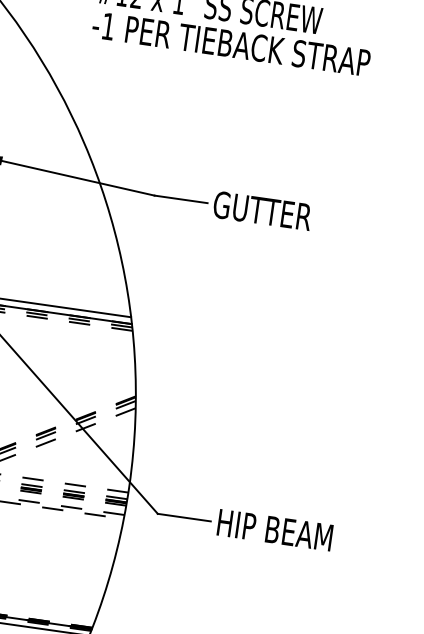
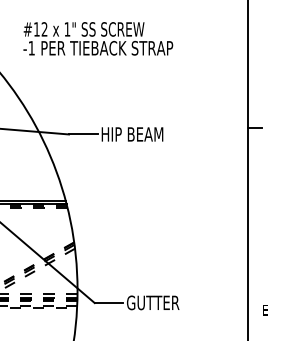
text: (271, 212) -> (132, 134), GUTTER -> HIP BEAM
text: (273, 529) -> (157, 302), HIP BEAM -> GUTTER

